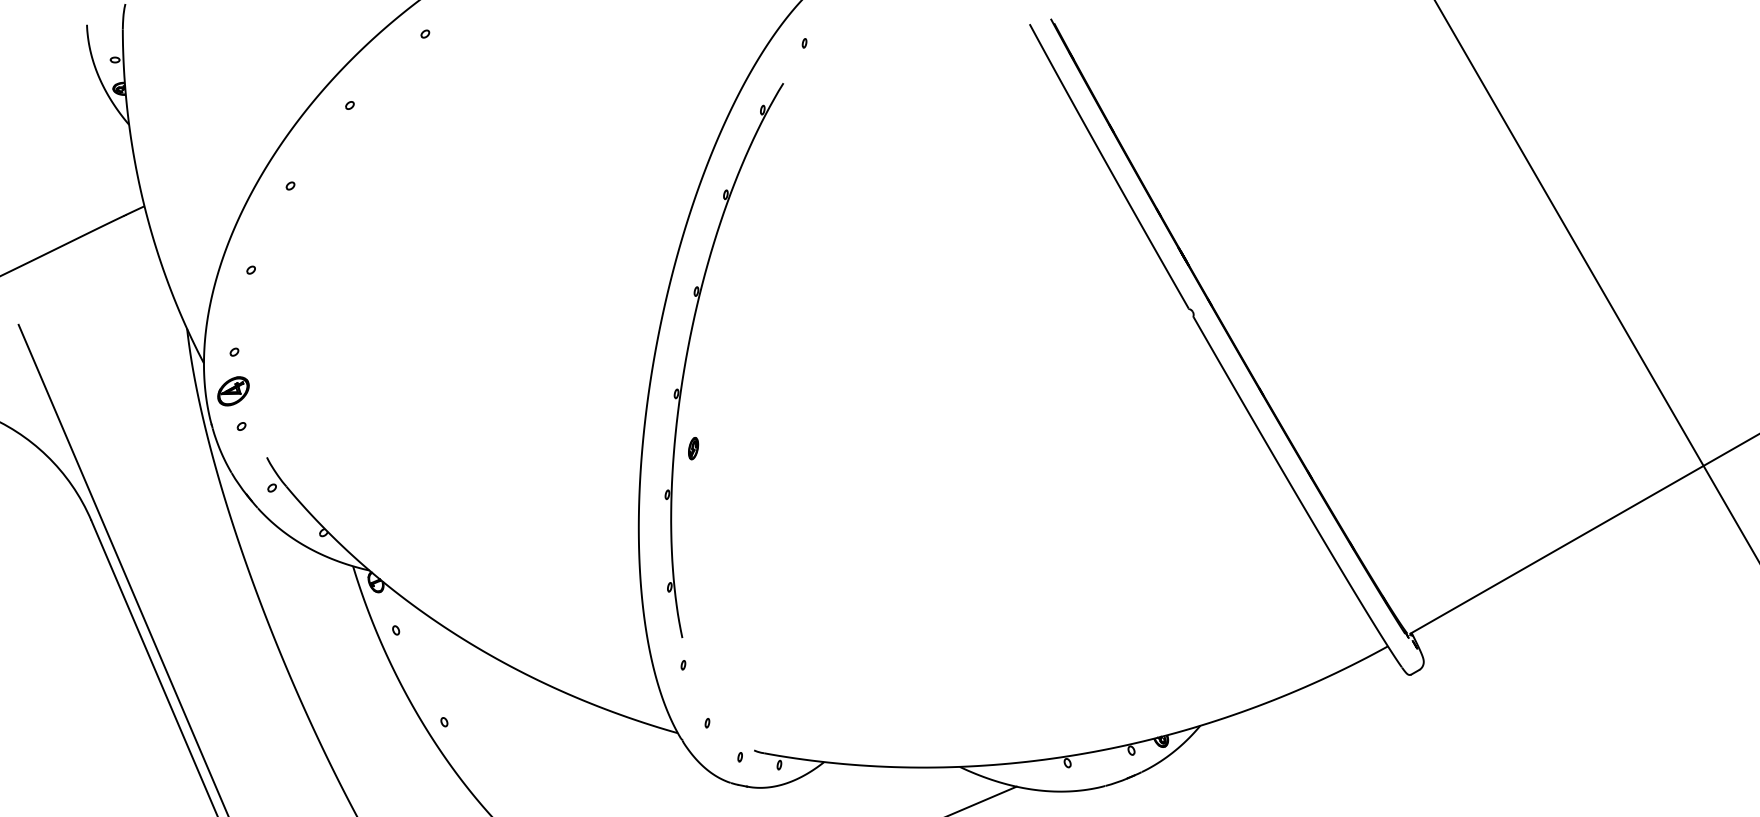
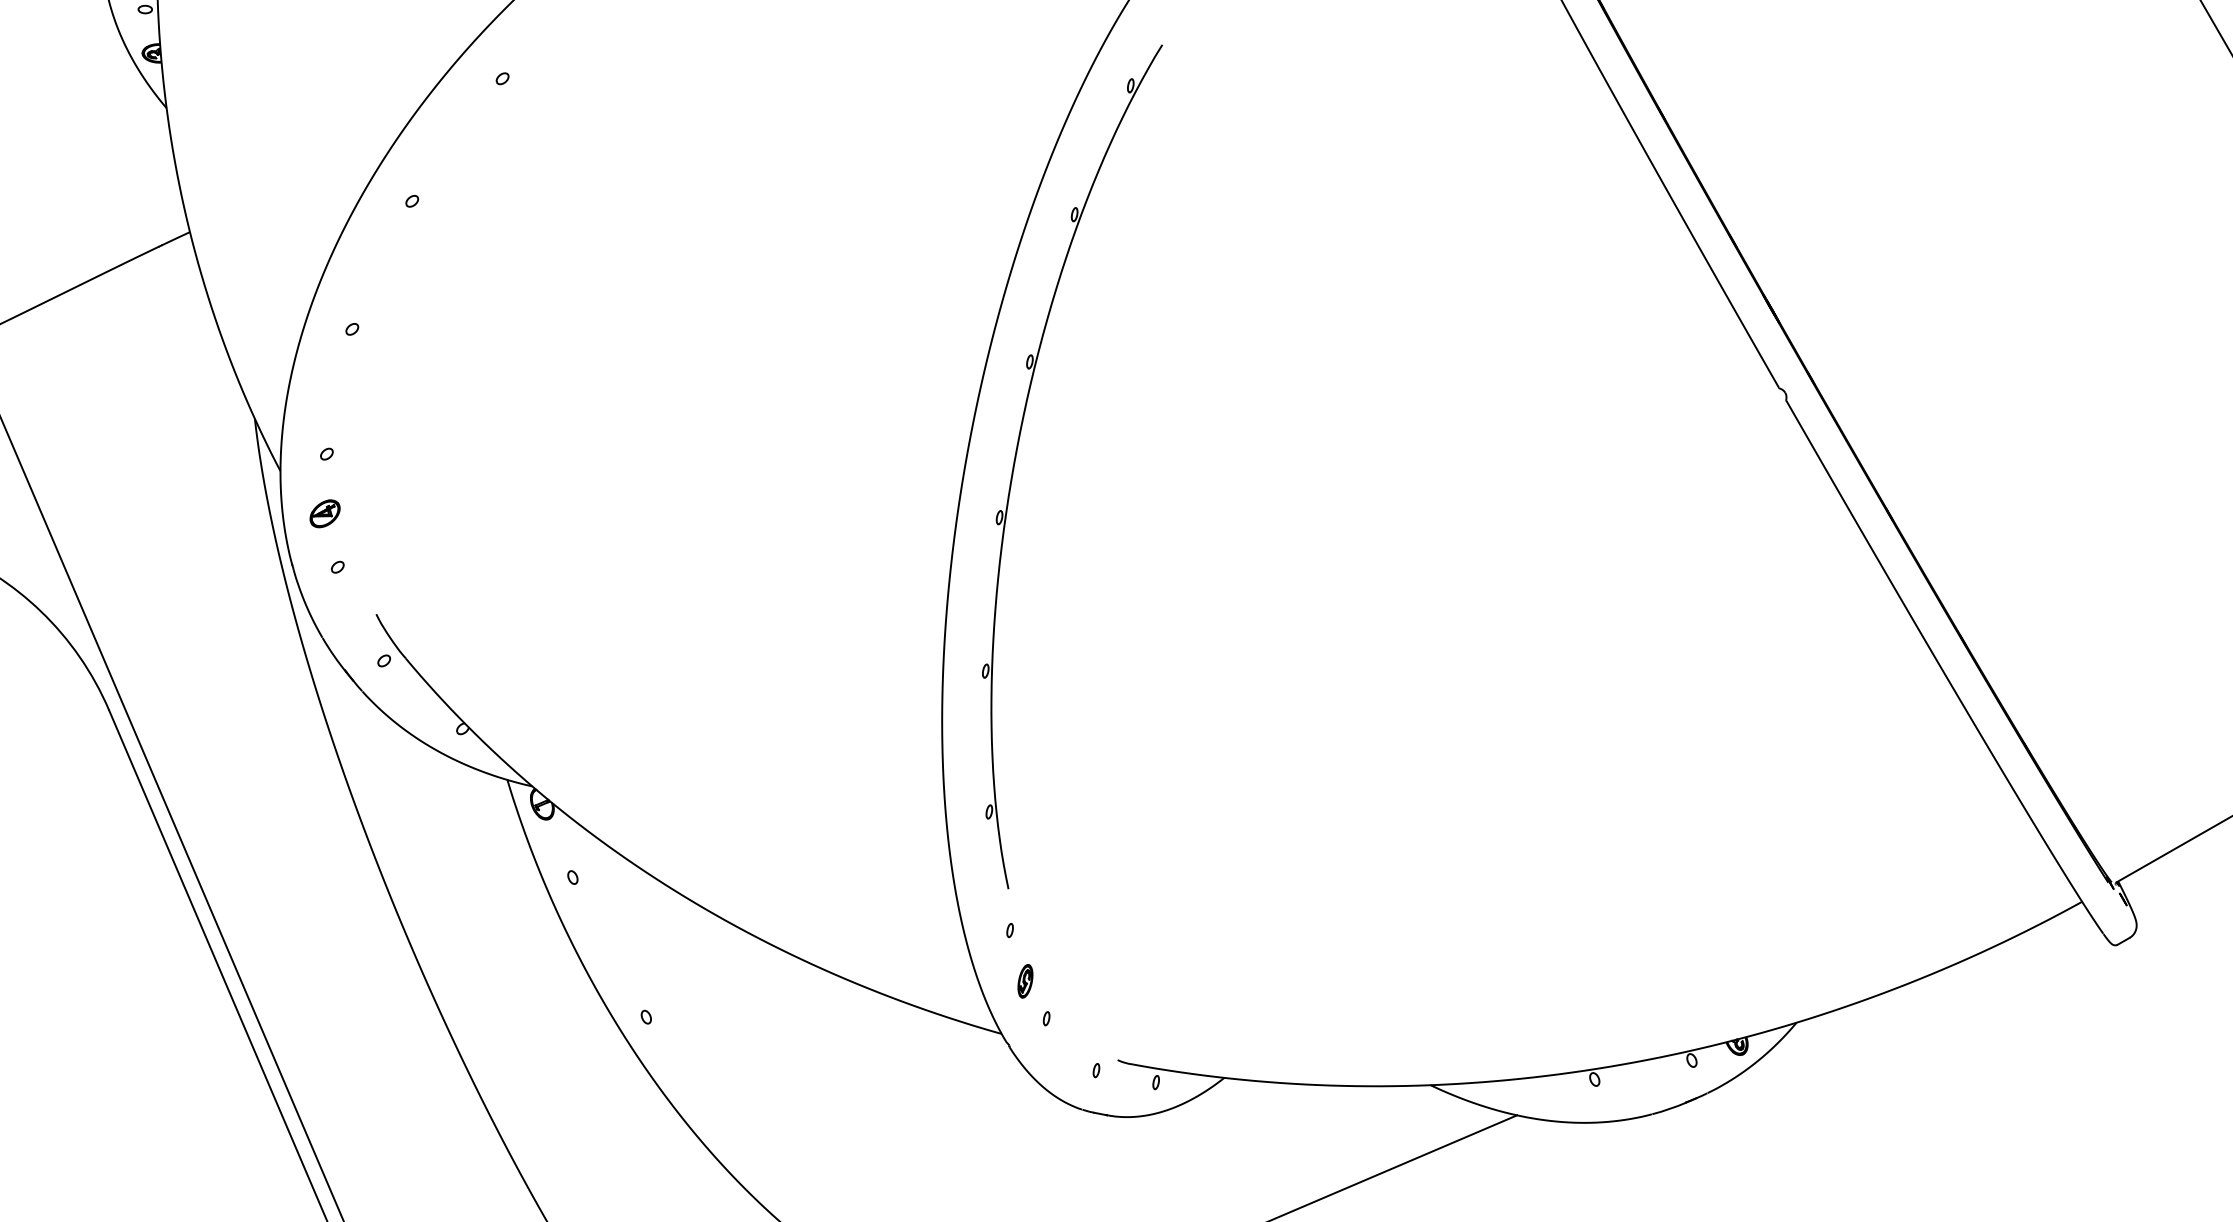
part: (232, 391) -> (323, 513), size x0.62
part: (693, 448) -> (1025, 981), moved

